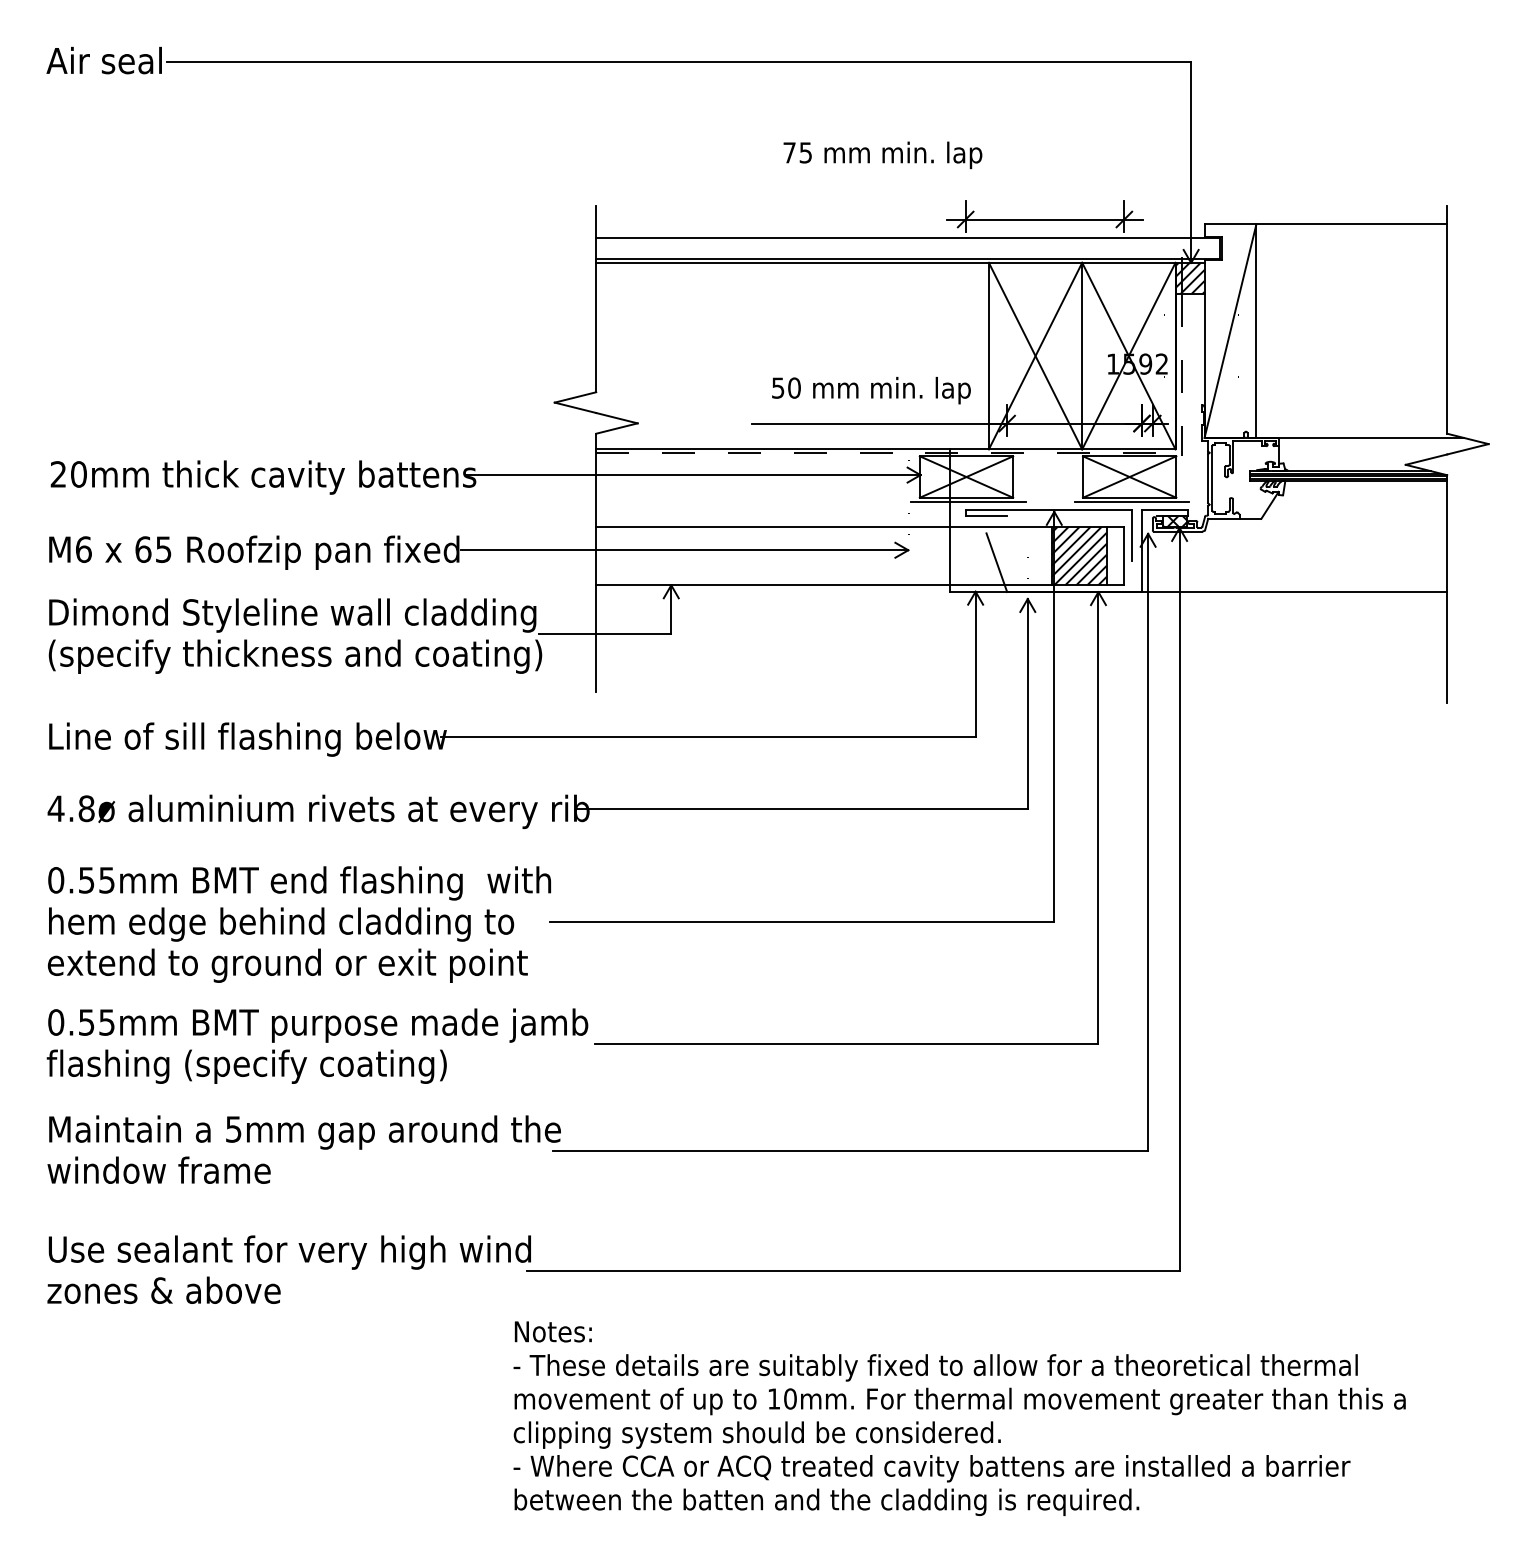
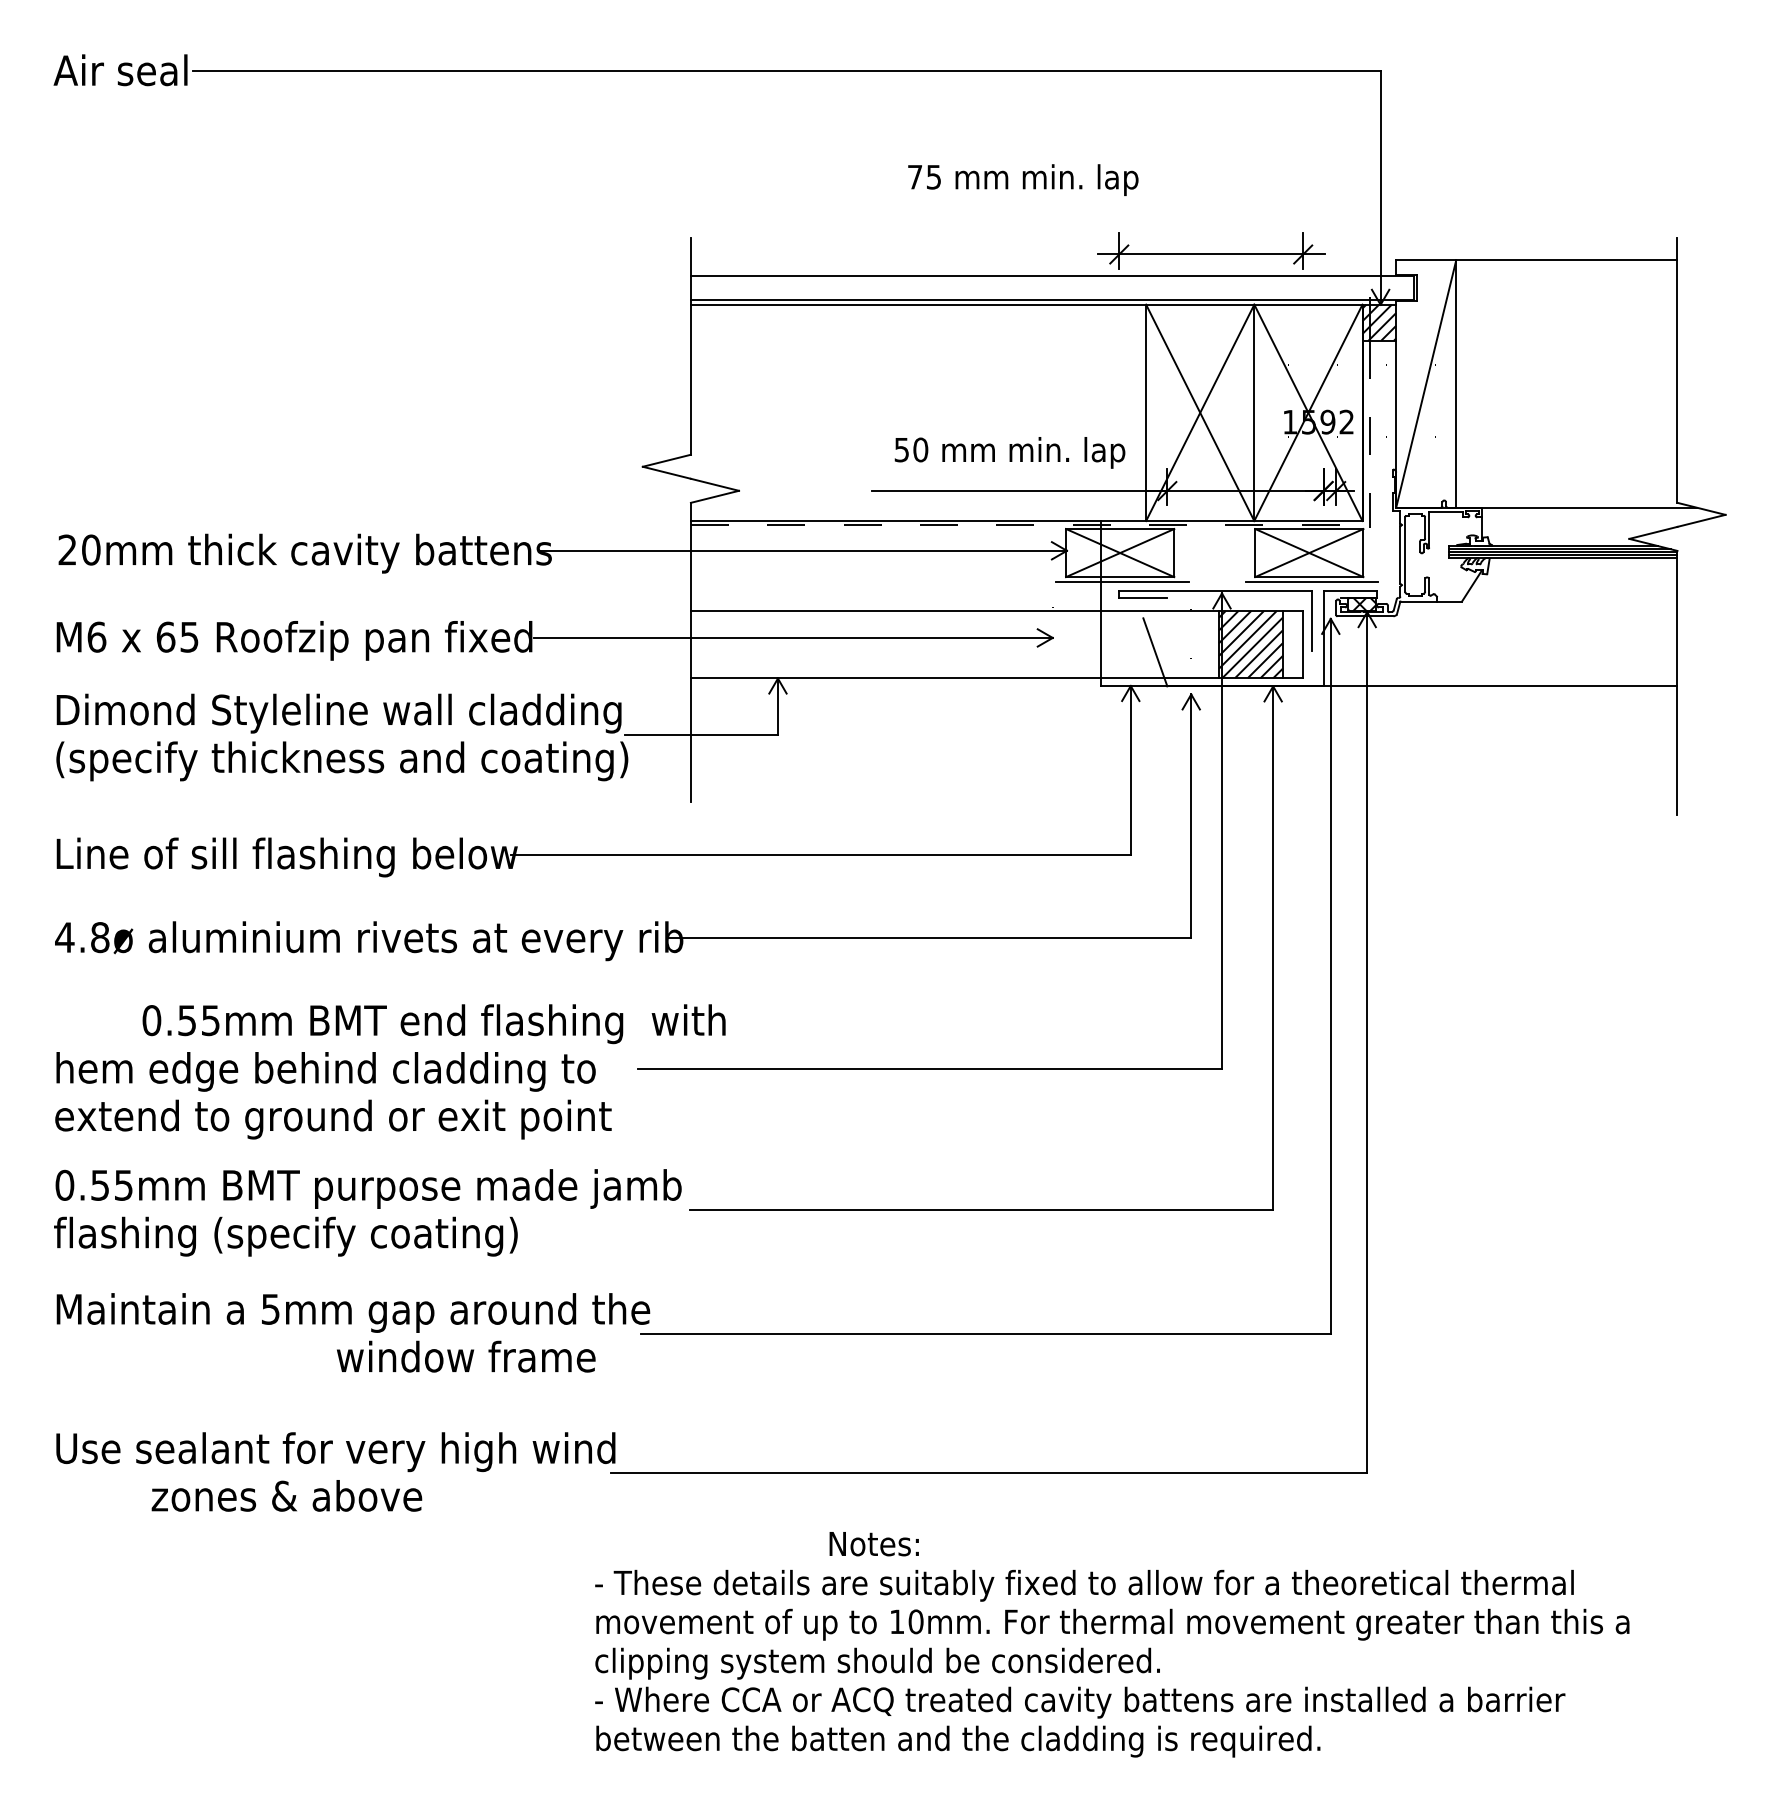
text: (299, 883) -> (433, 1024), moved
text: (159, 1170) -> (466, 1356), moved
text: (163, 1290) -> (286, 1495), moved
text: (552, 1332) -> (873, 1544), moved

